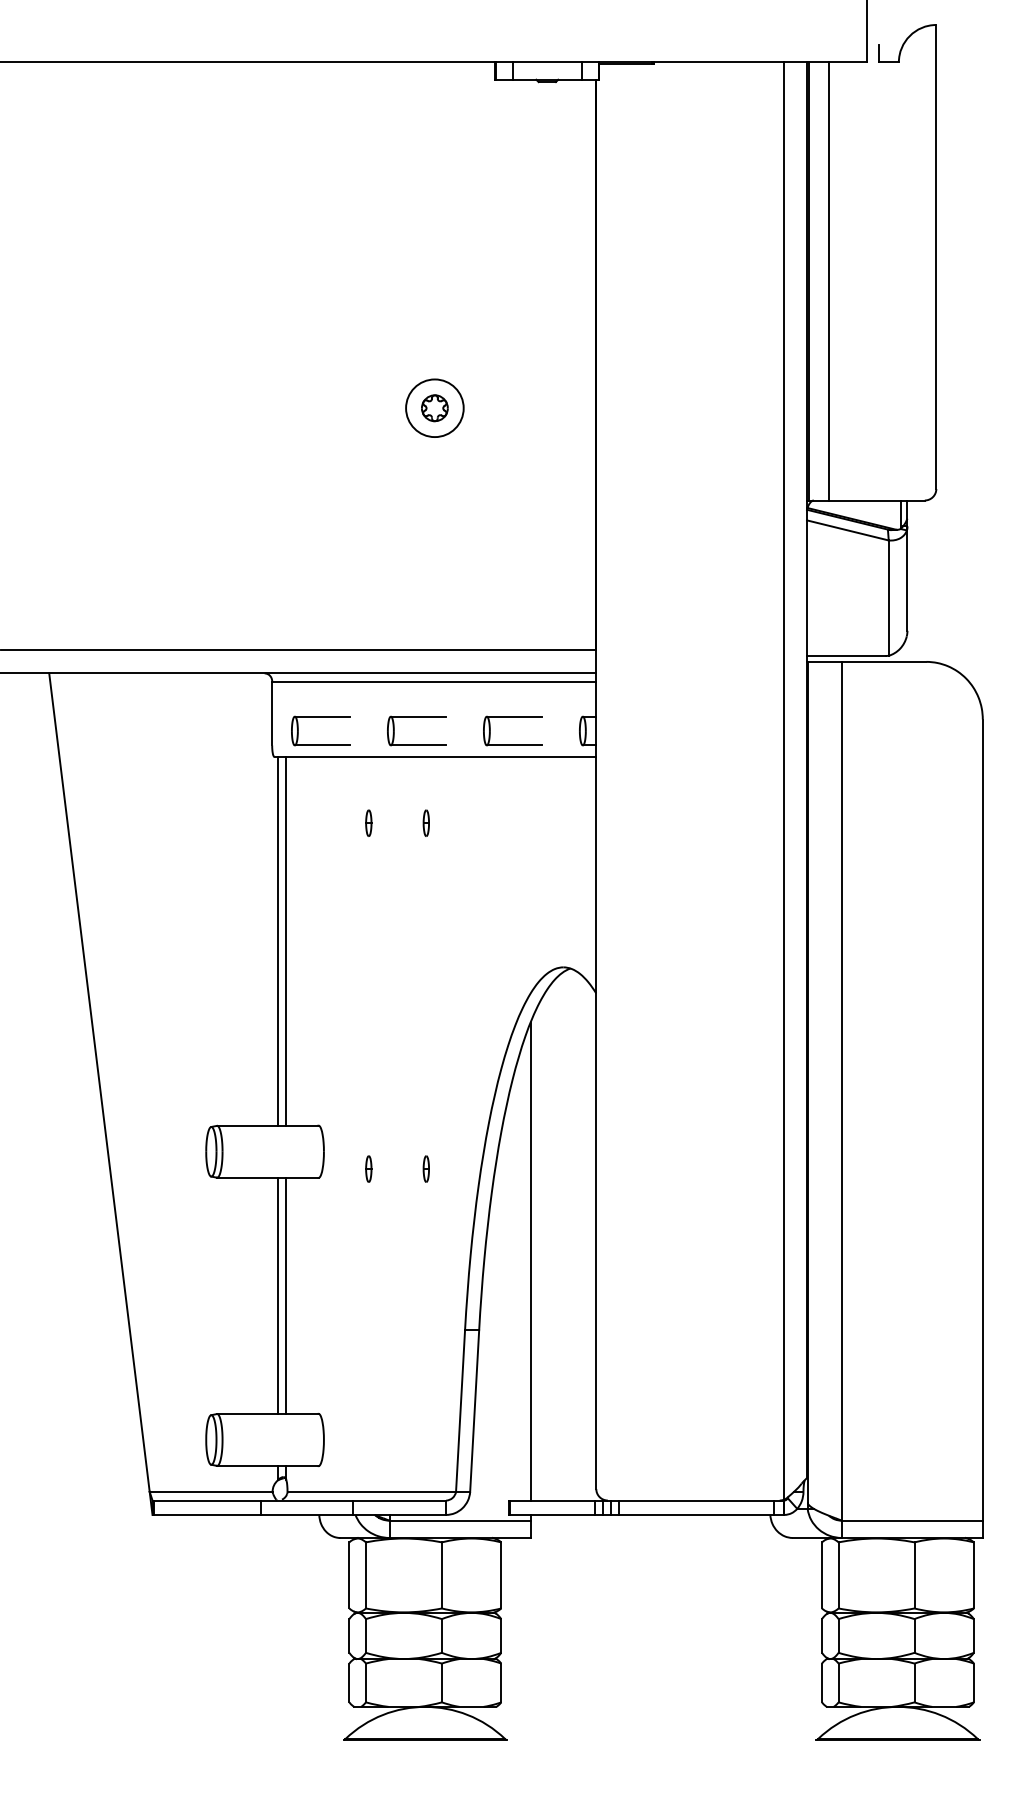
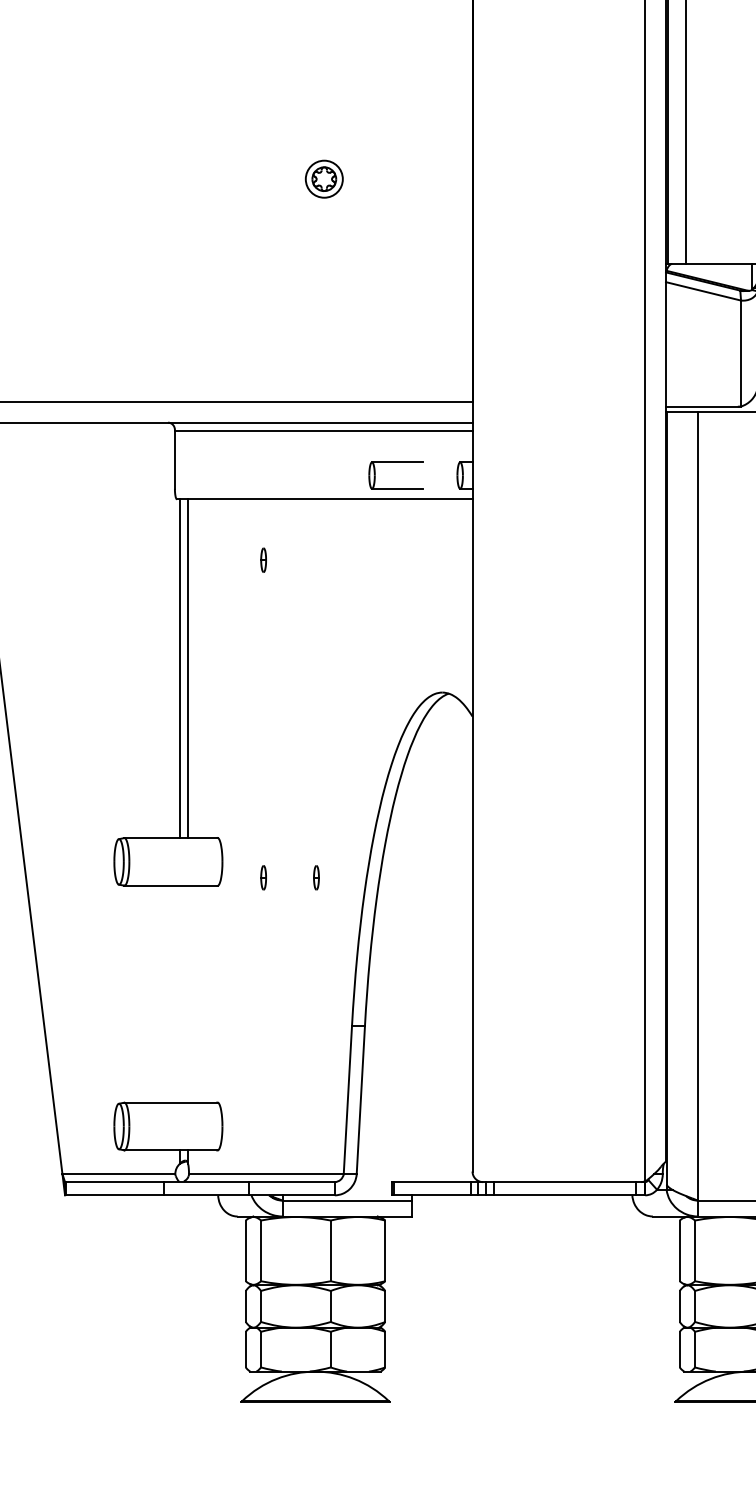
circle: (434, 408) -> (323, 179), size x0.7
part: (320, 717) -> (219, 463), removed
part: (416, 717) -> (307, 463), removed
part: (425, 822) -> (315, 559), removed
line: (530, 1261) -> (412, 962), removed
line: (277, 1295) -> (179, 993), removed
line: (286, 1295) -> (188, 993), removed

